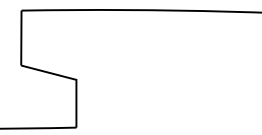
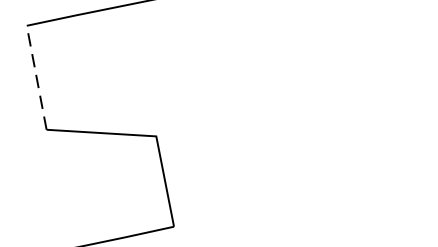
line: (21, 37) -> (36, 76), solid -> dashed

